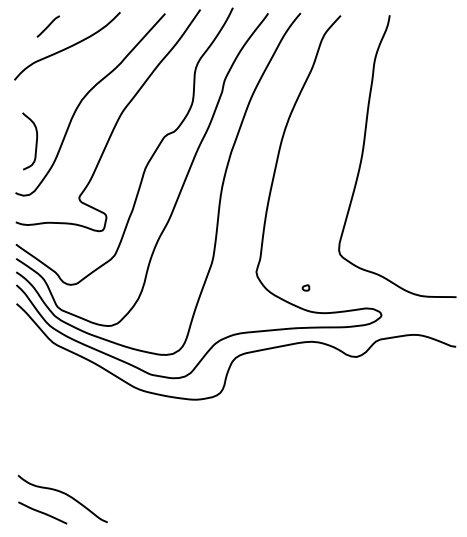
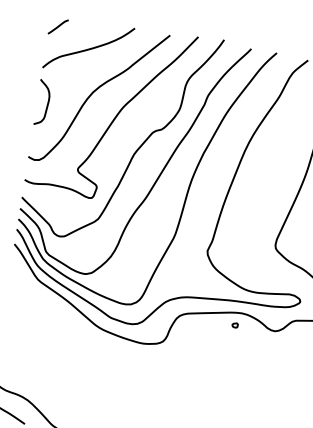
line: (47, 26) -> (57, 26), moved
curve: (35, 142) -> (46, 104), moved
part: (305, 287) -> (234, 324), moved

